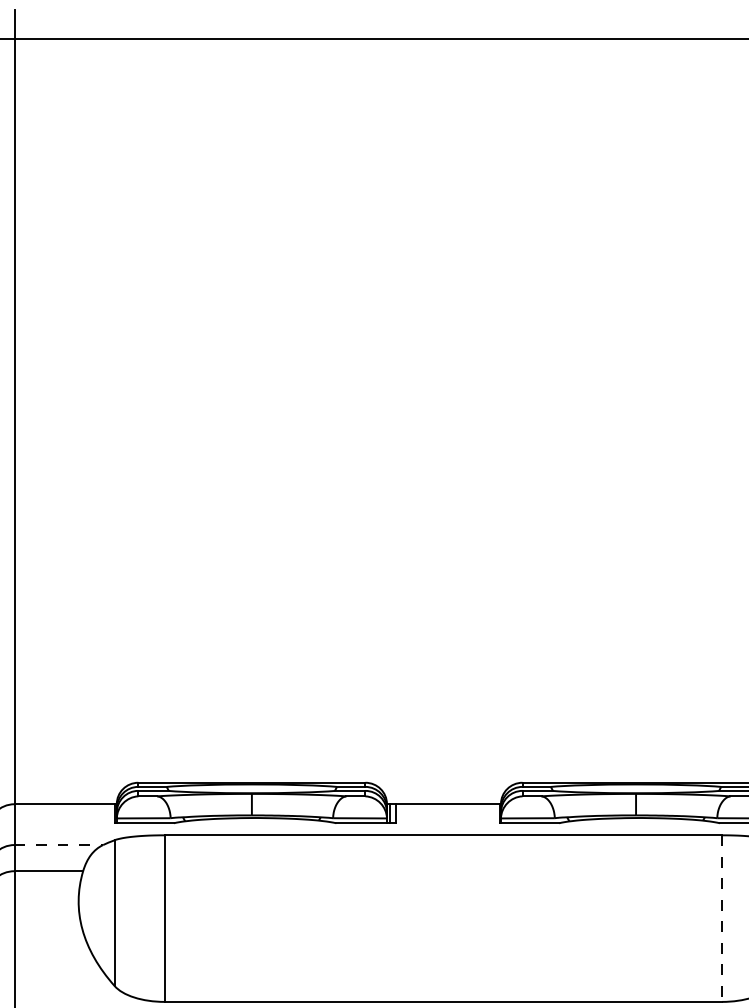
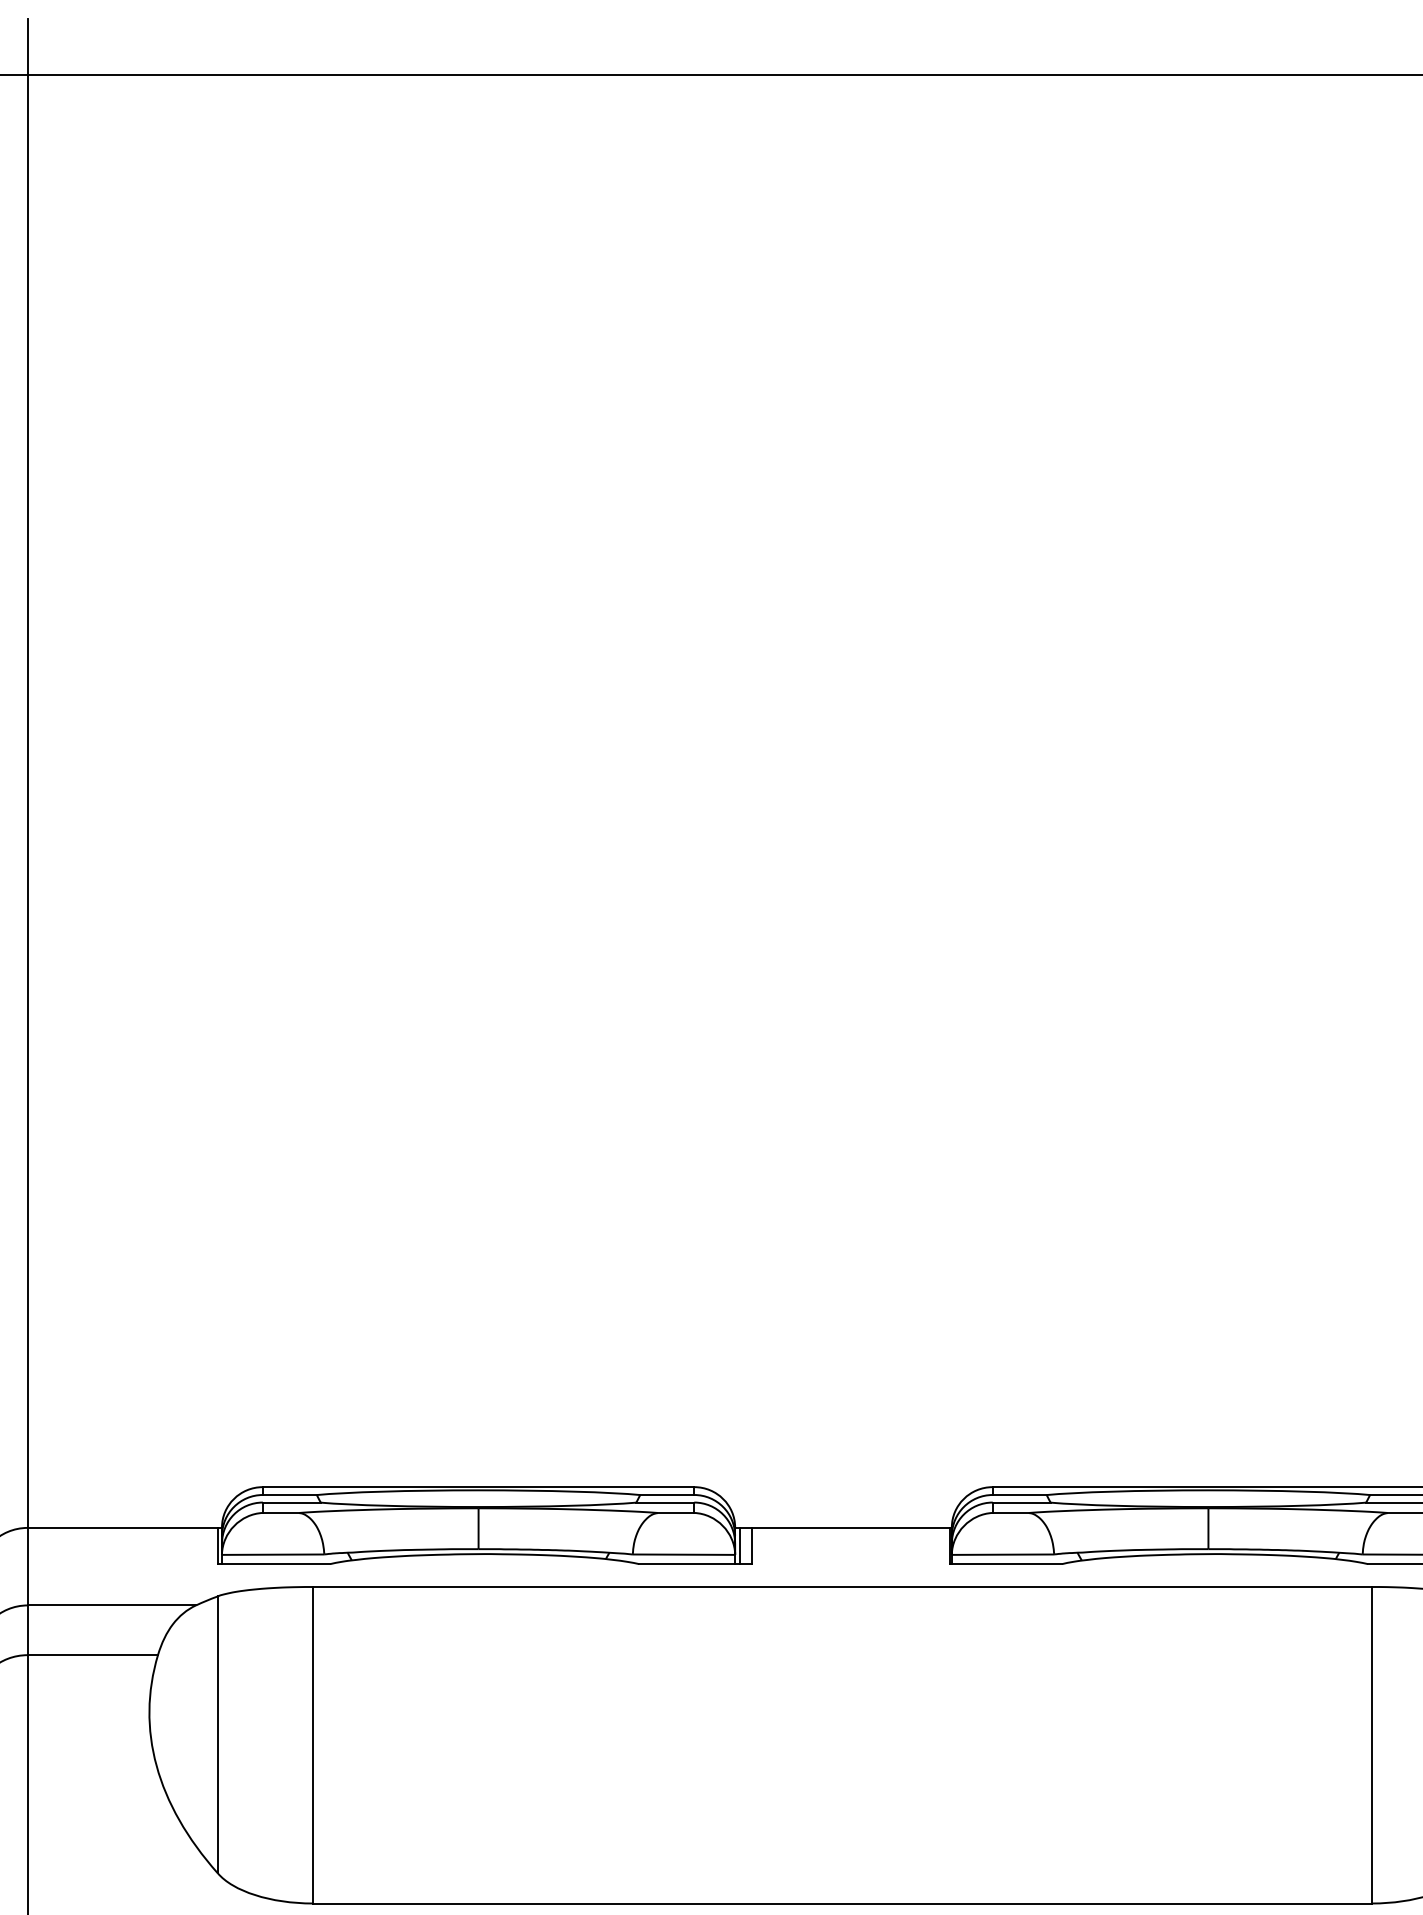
line: (59, 845) -> (113, 1606), dashed -> solid
line: (722, 919) -> (1372, 1746), dashed -> solid

